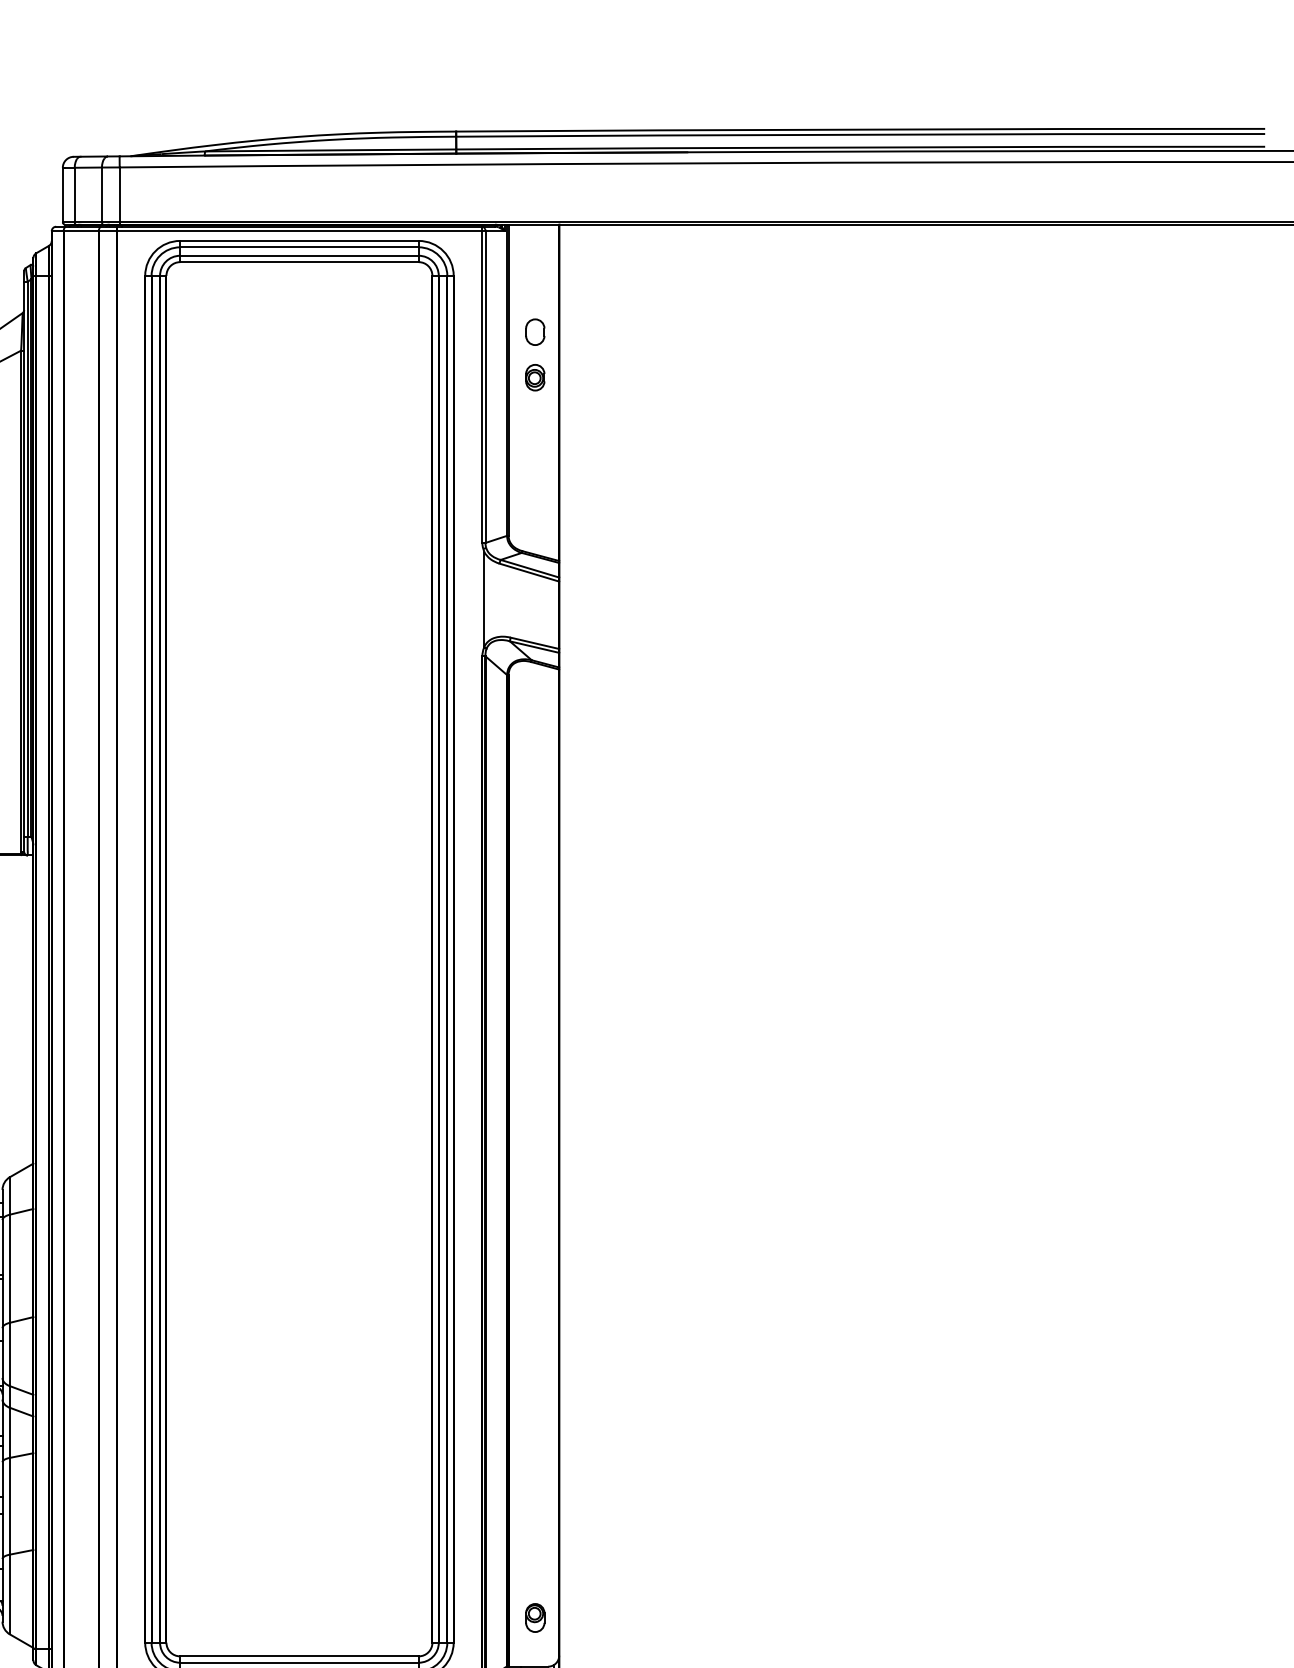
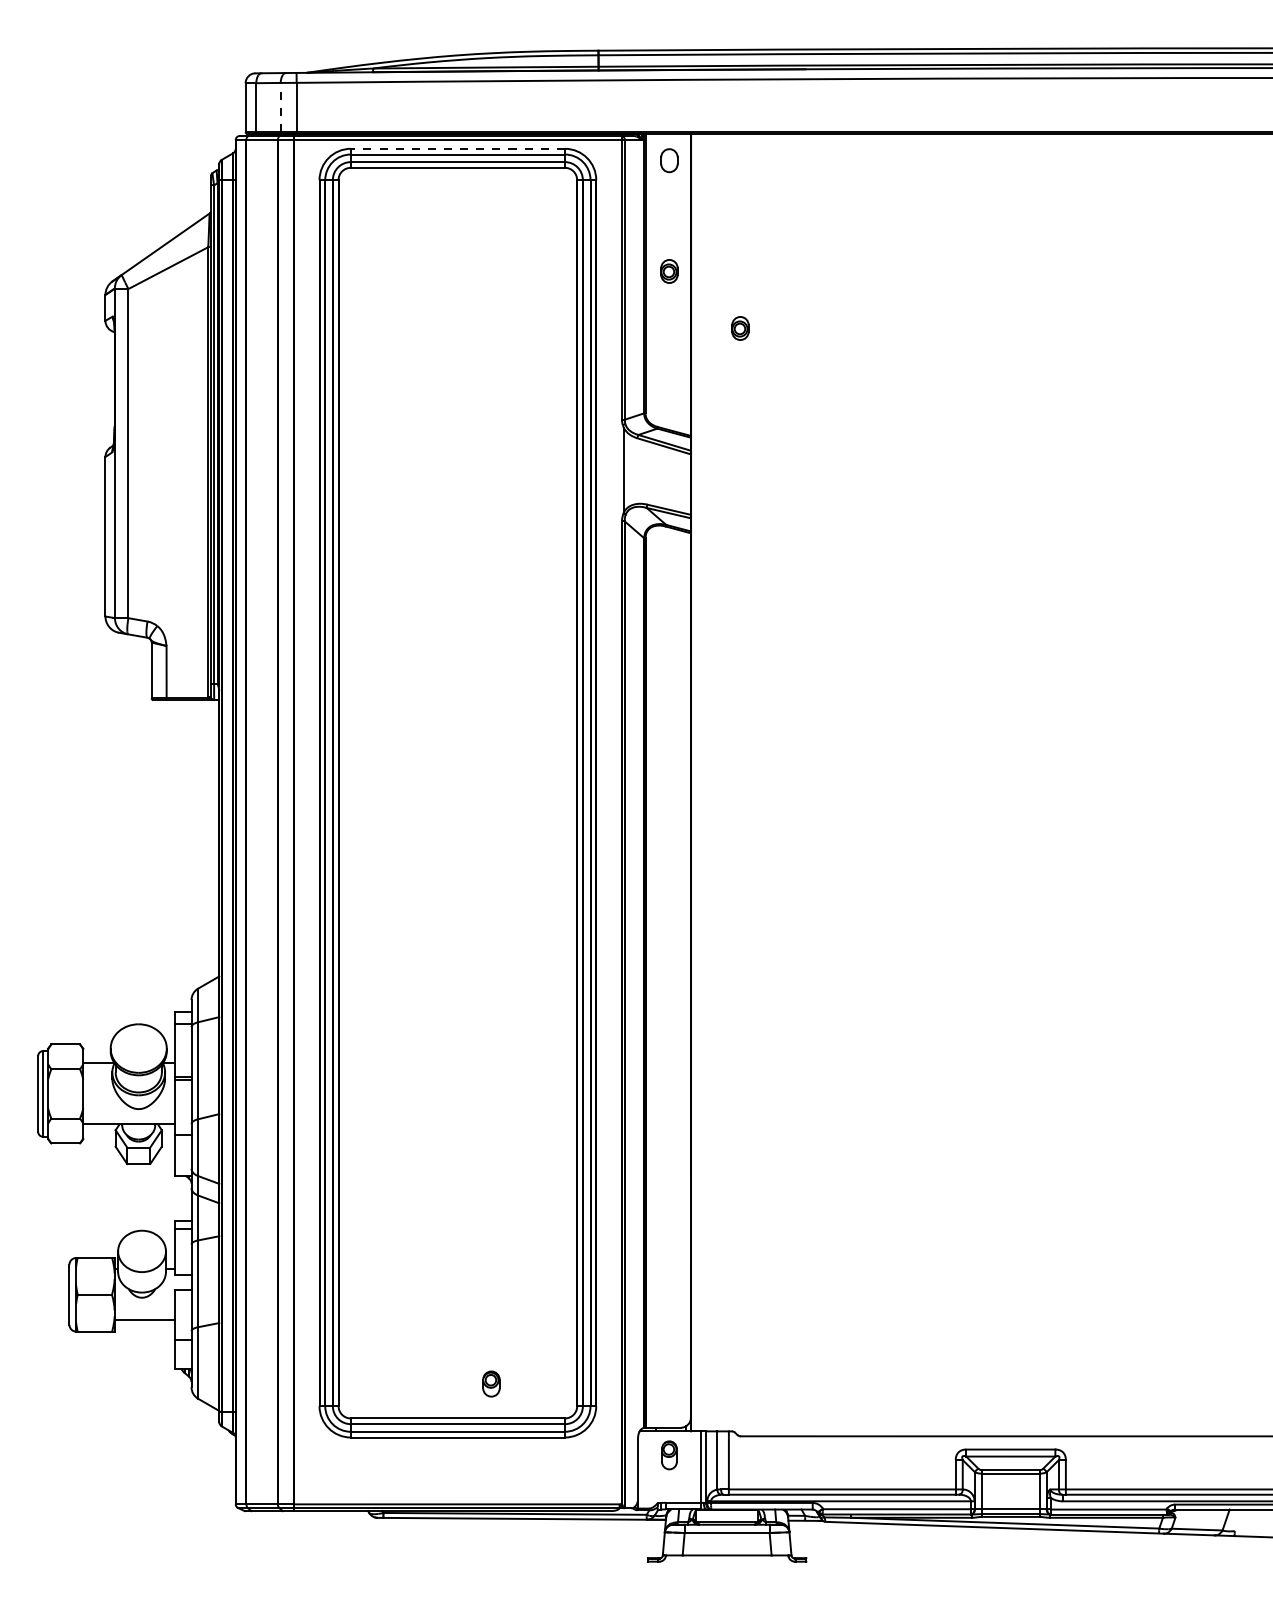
line: (101, 194) -> (280, 107), solid -> dashed
line: (299, 240) -> (457, 148), solid -> dashed
part: (535, 332) -> (669, 160), moved
part: (614, 441) -> (740, 328), added
part: (535, 1617) -> (491, 1383), moved

